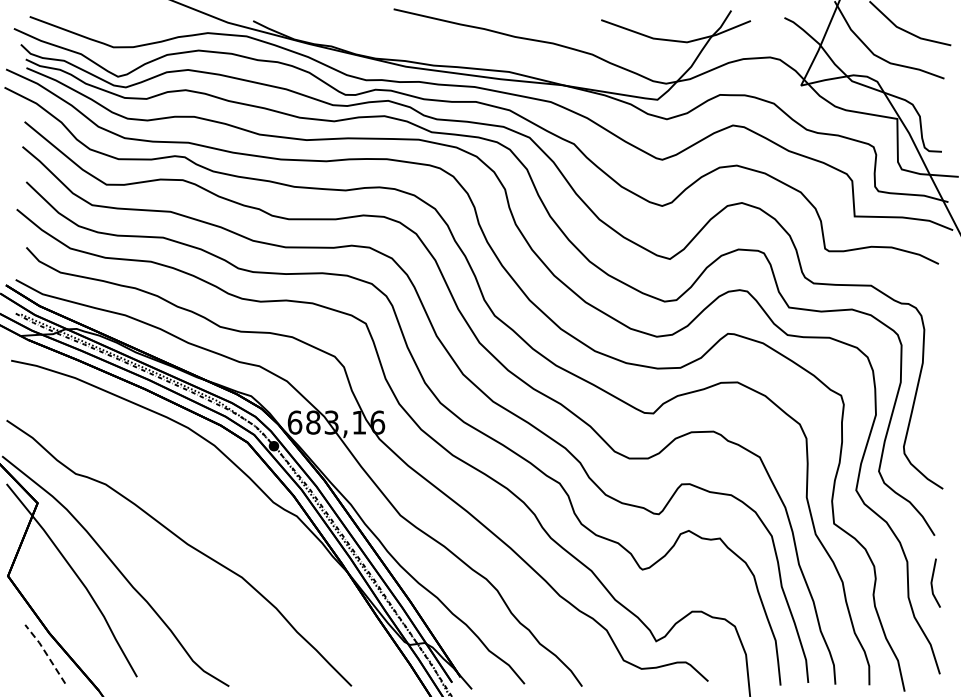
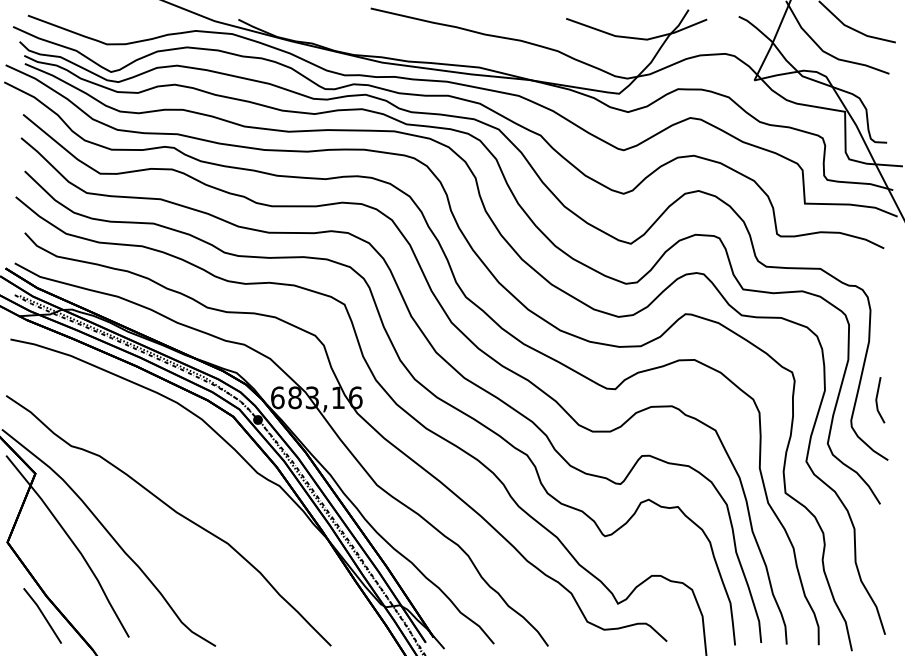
line: (932, 582) -> (877, 399), moved
line: (45, 652) -> (42, 614), dashed -> solid

